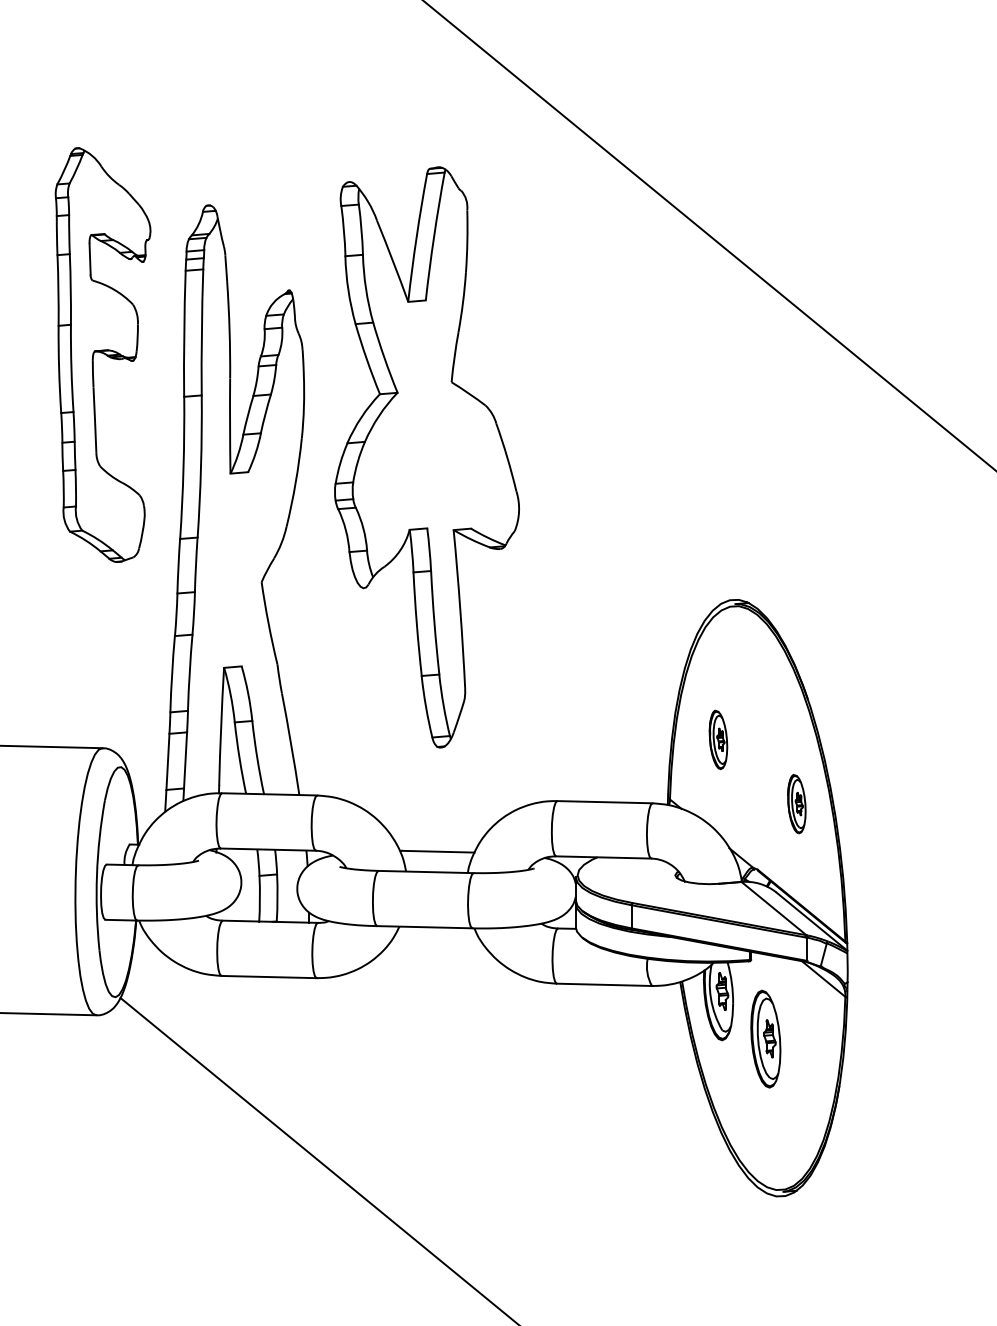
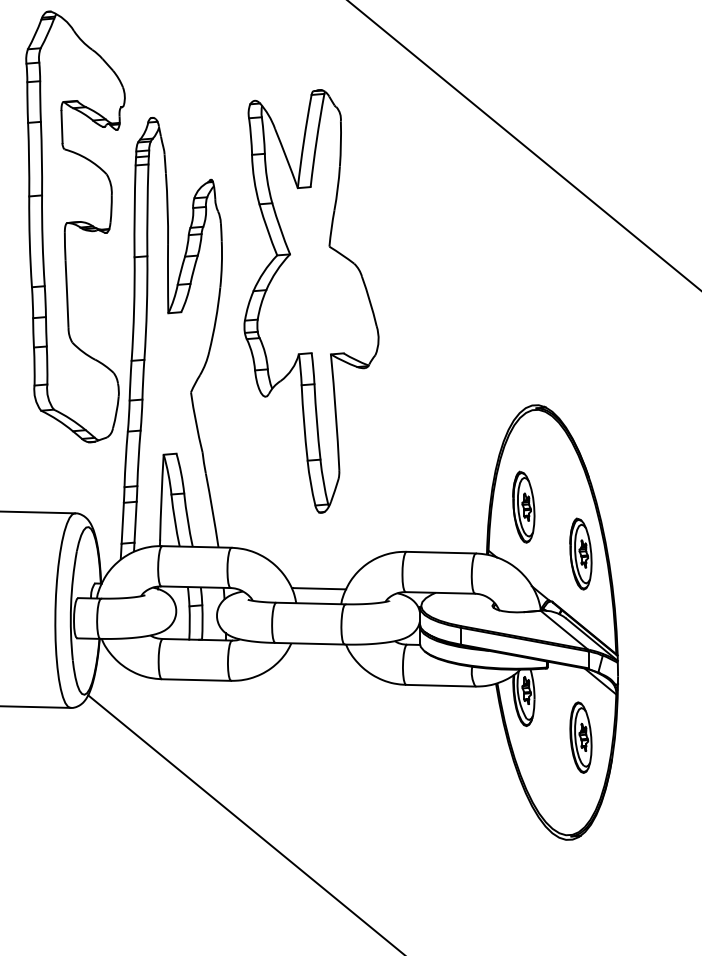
part: (102, 354) -> (75, 226), size x1.43
part: (718, 739) -> (523, 506), size x1.67
part: (796, 803) -> (580, 553), size x1.67
part: (765, 1038) -> (580, 737), moved

